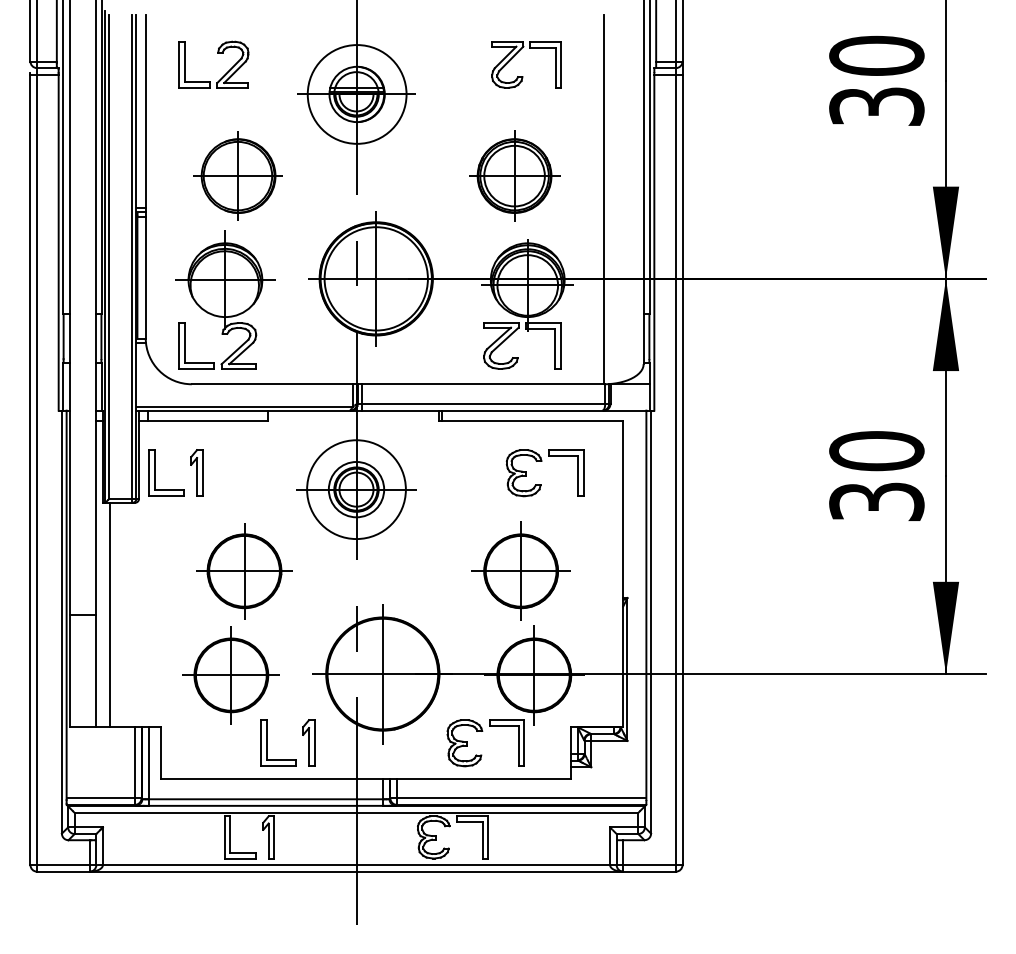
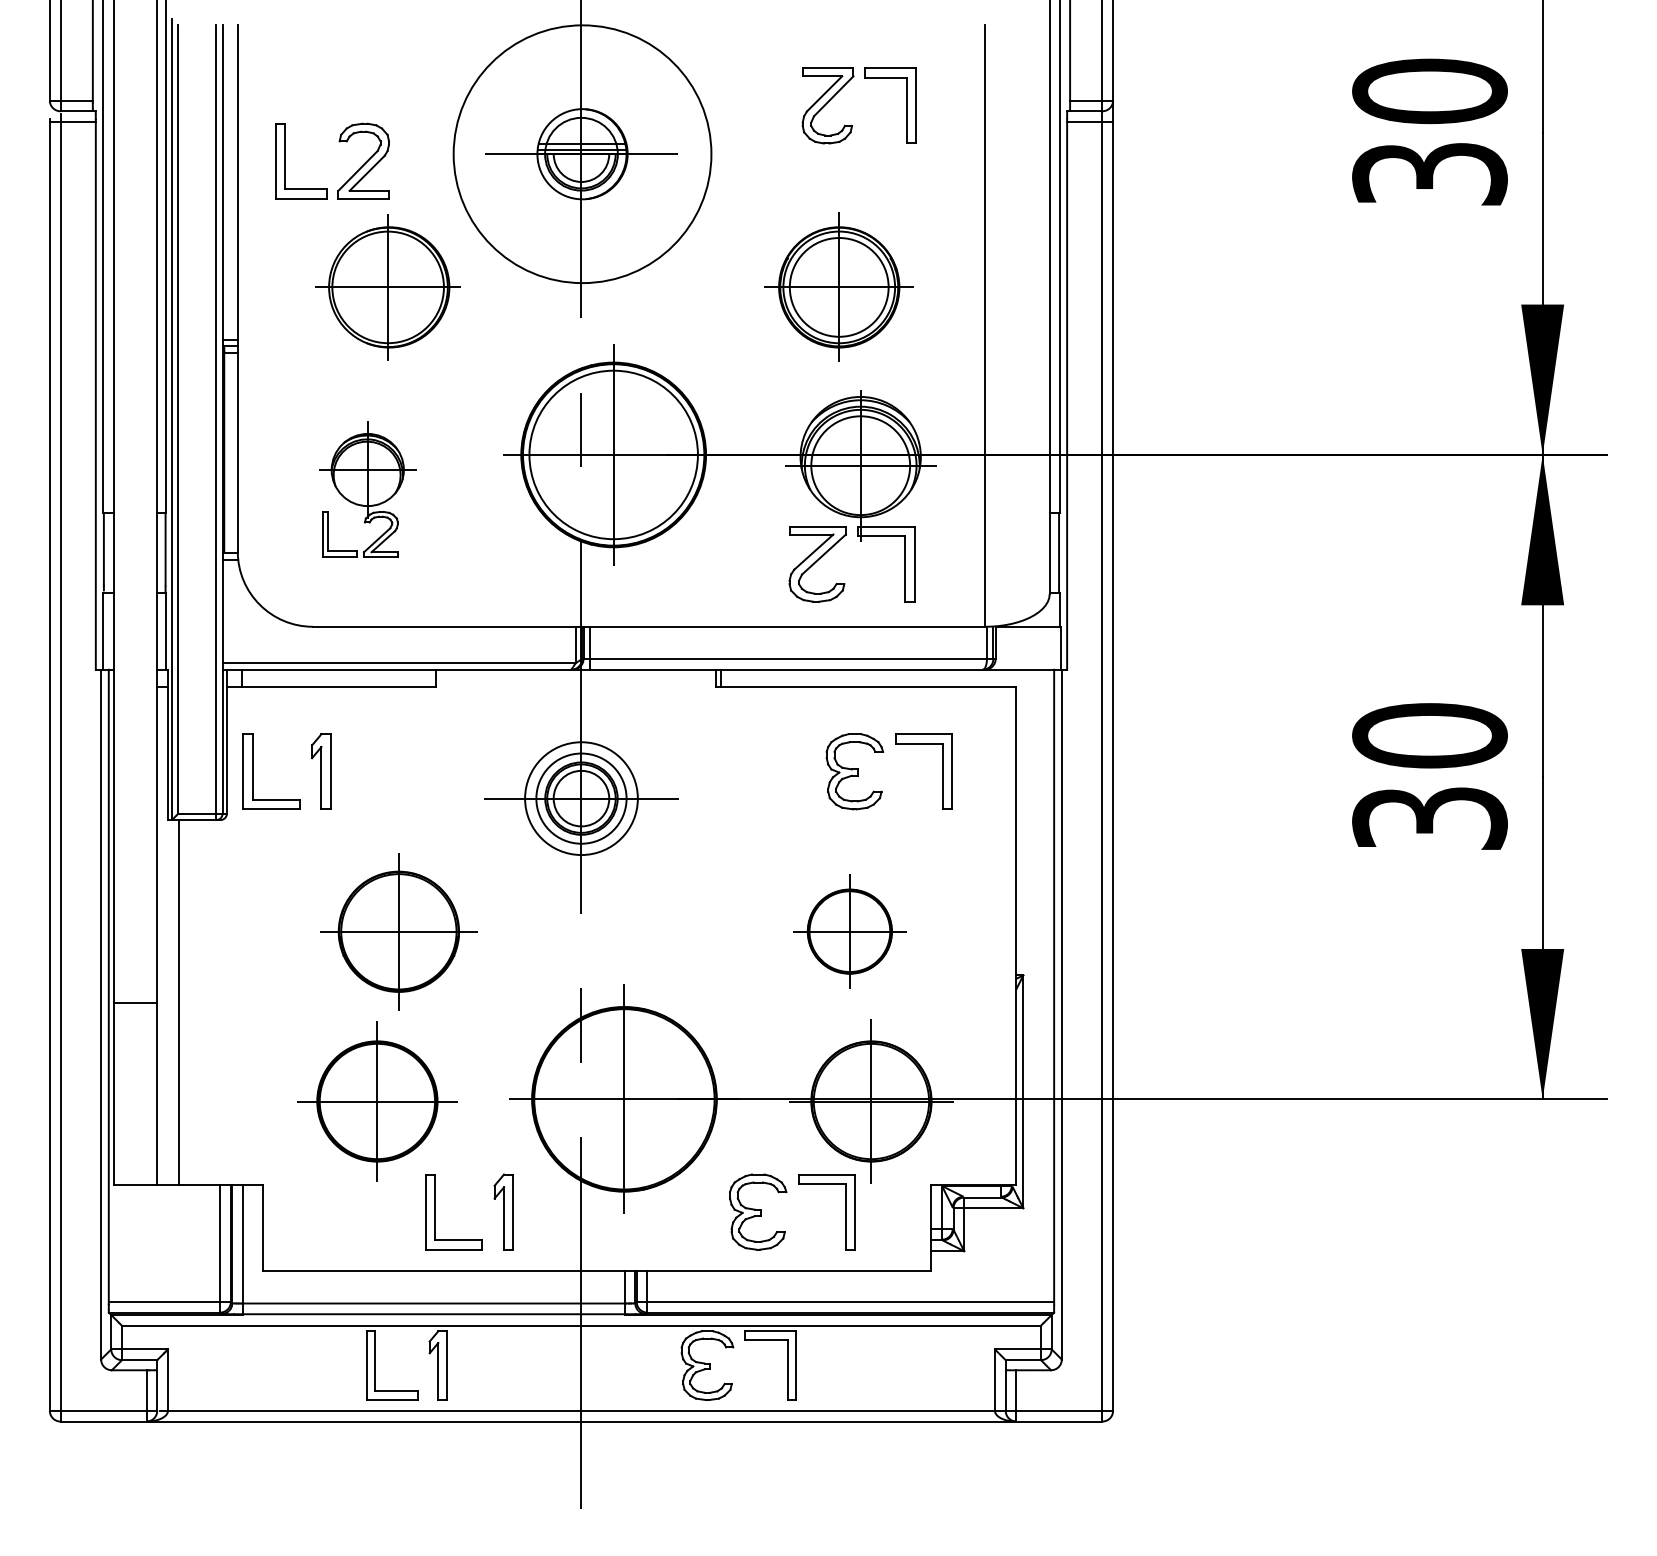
part: (217, 53) -> (338, 142), moved
circle: (356, 94) -> (581, 154), size x1.6
part: (225, 299) -> (367, 488), size x0.6
circle: (356, 489) -> (581, 798), size x0.7
part: (520, 570) -> (848, 930), size x0.7

